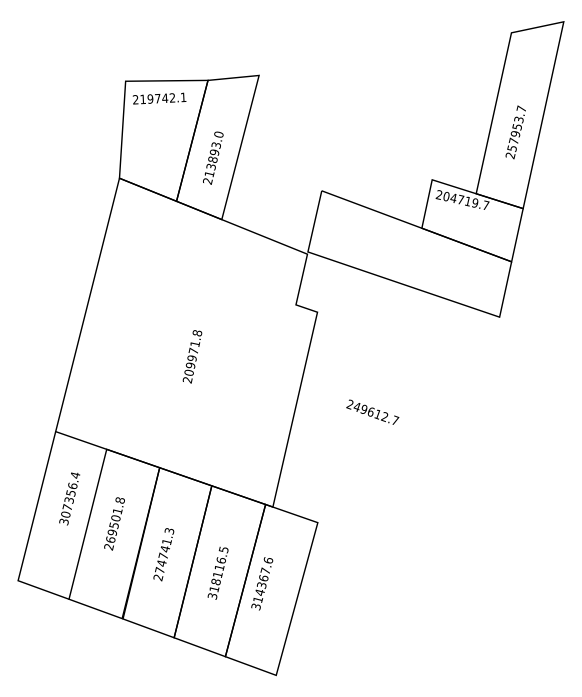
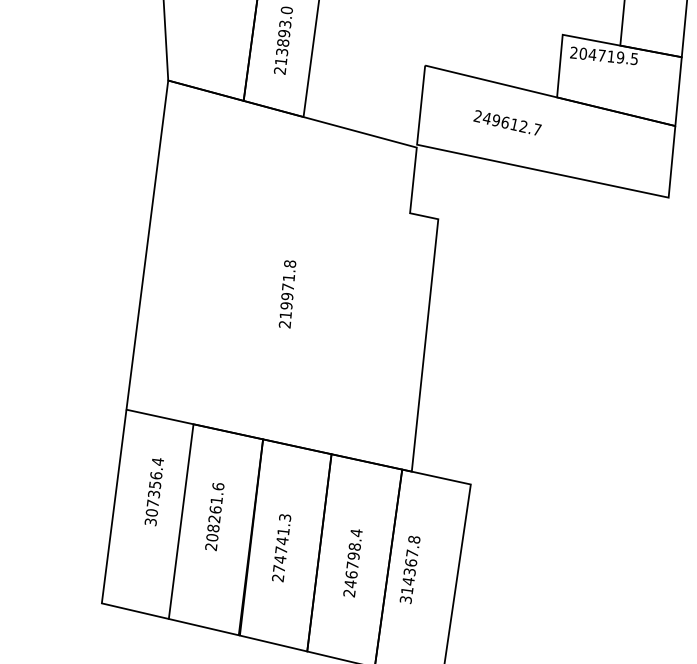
text: (485, 205) -> (633, 59), 204719.7 -> 204719.5
text: (189, 372) -> (286, 314), 209971.8 -> 219971.8
text: (372, 411) -> (507, 121), moved
text: (115, 519) -> (215, 511), 269501.8 -> 208261.6
text: (267, 560) -> (413, 539), 314367.6 -> 314367.8
text: (218, 572) -> (353, 562), 318116.5 -> 246798.4

